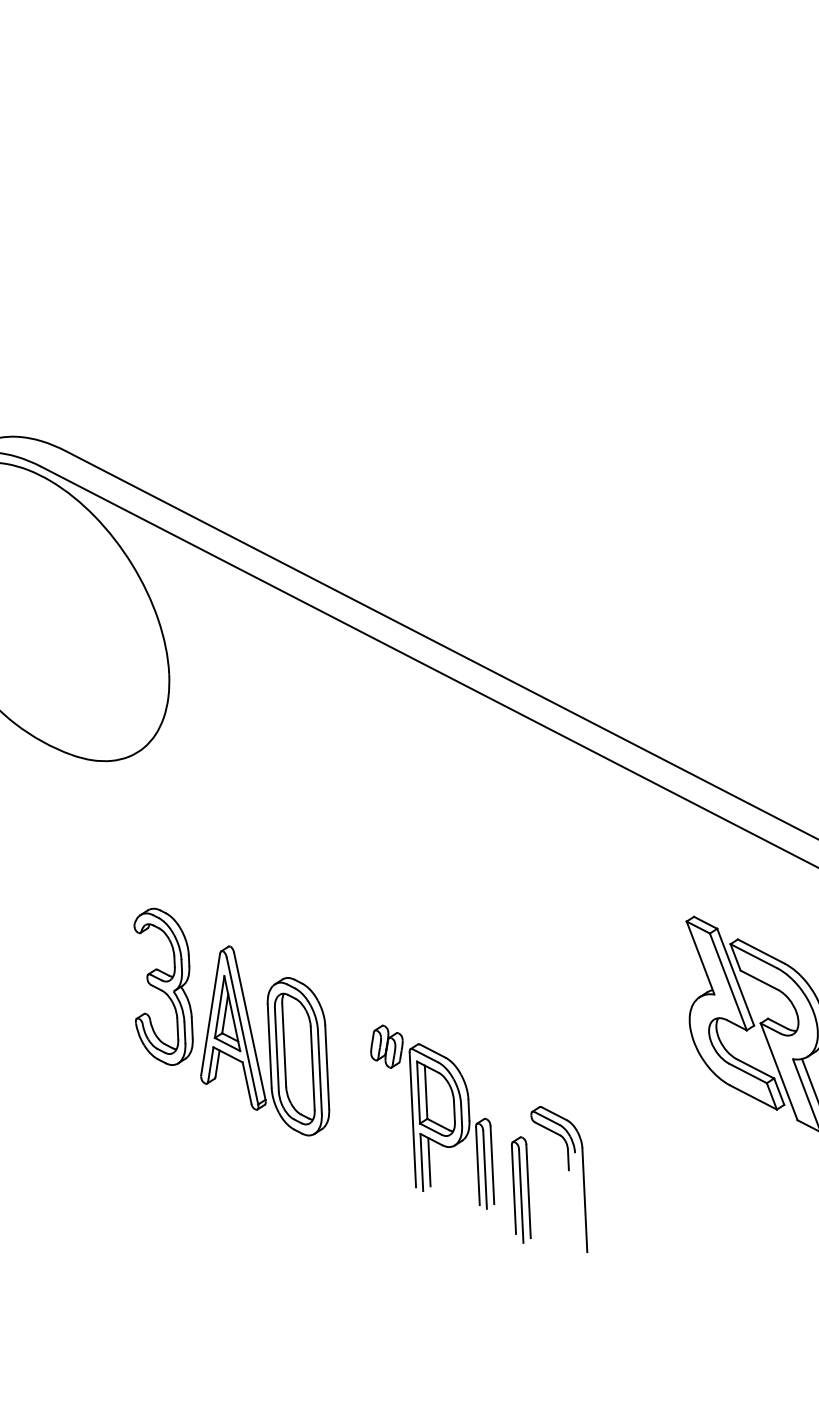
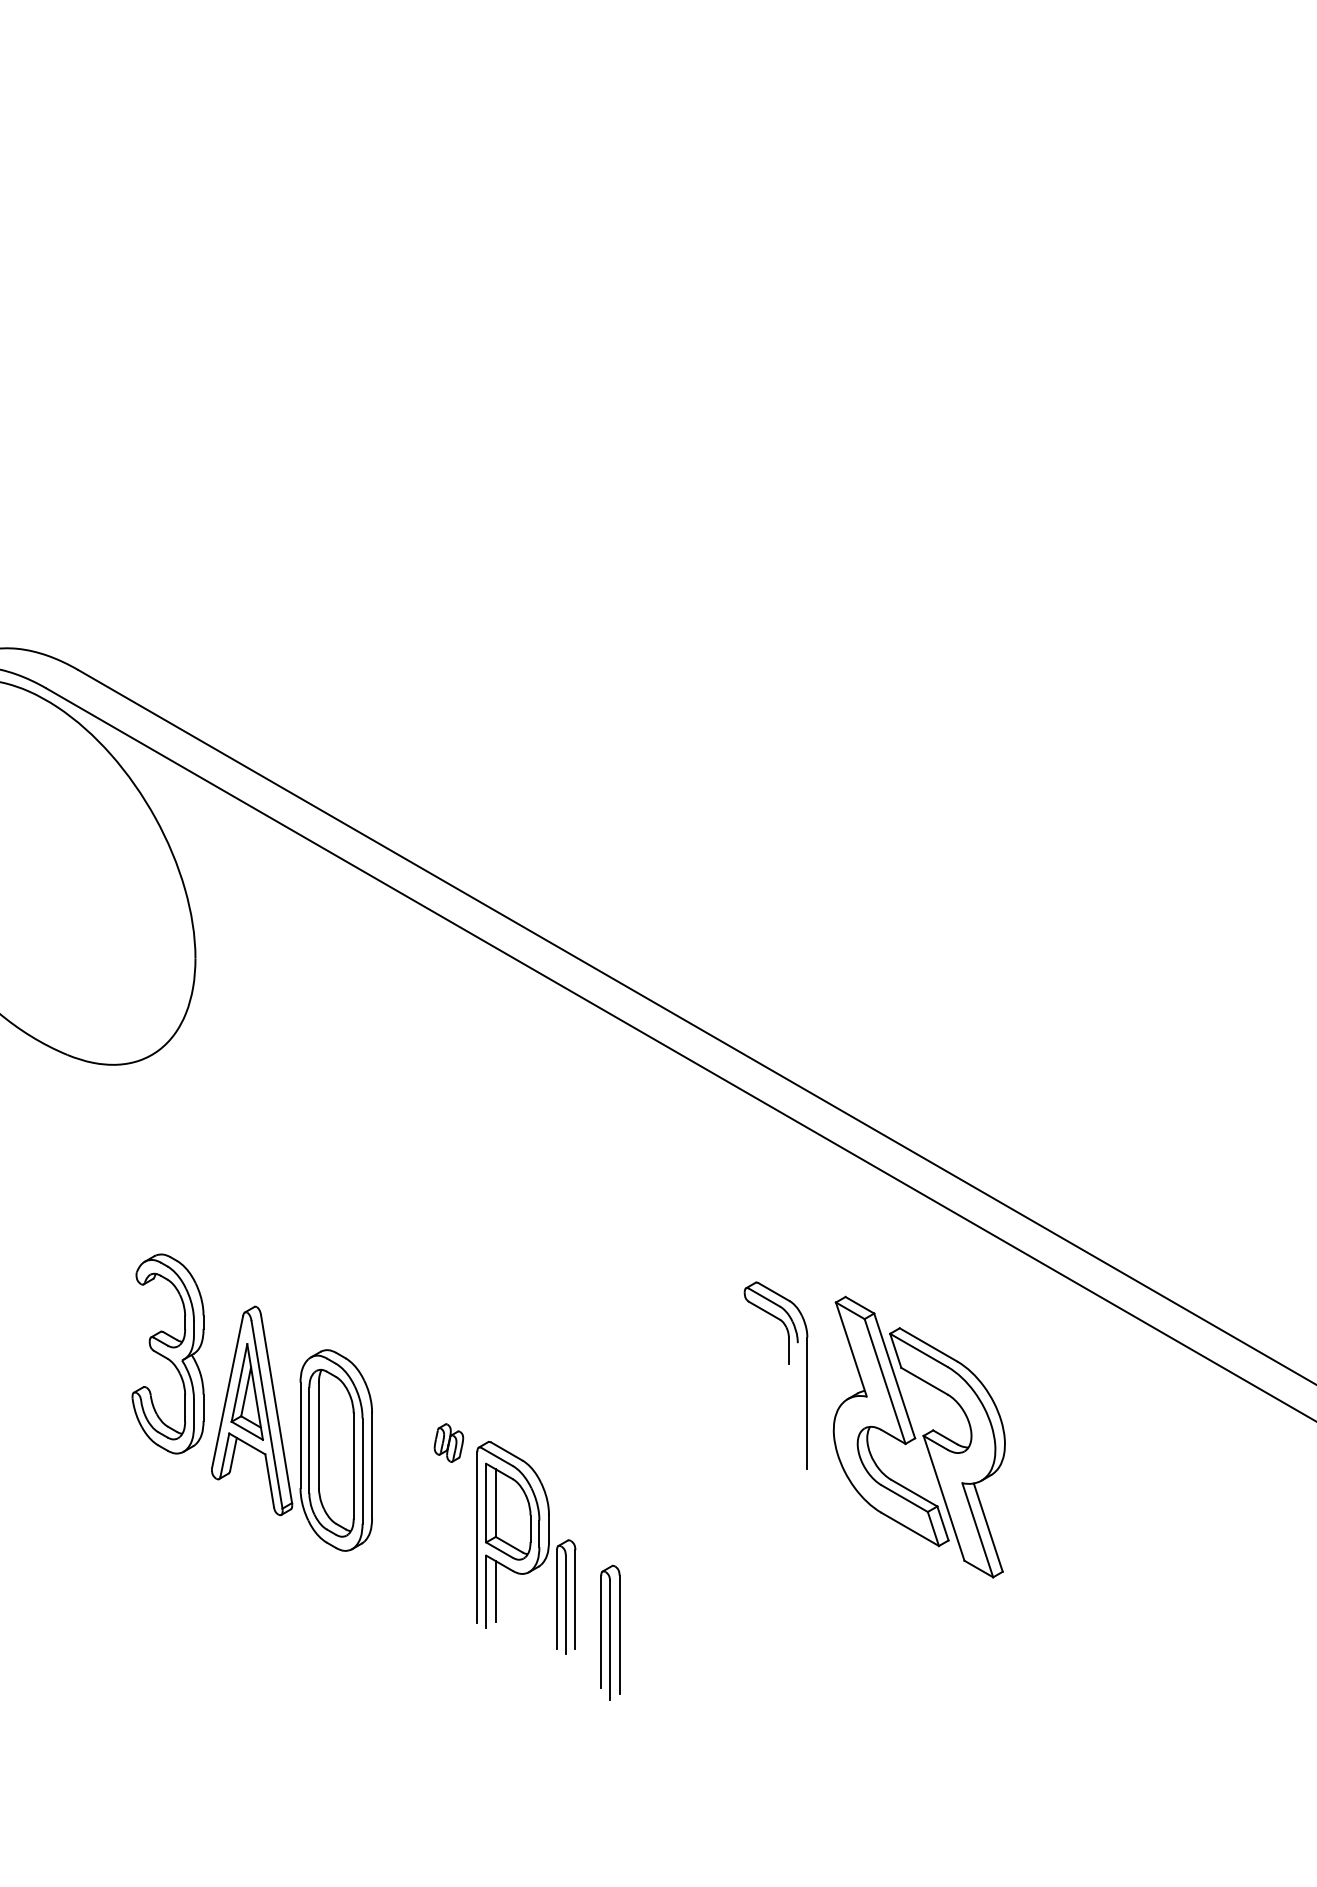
part: (386, 1046) -> (448, 1442), size x0.7
part: (568, 1170) -> (788, 1364), moved

